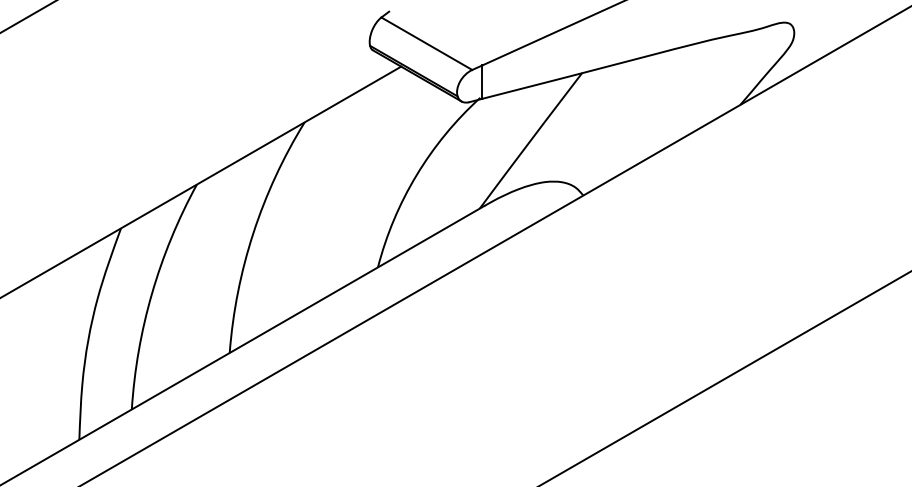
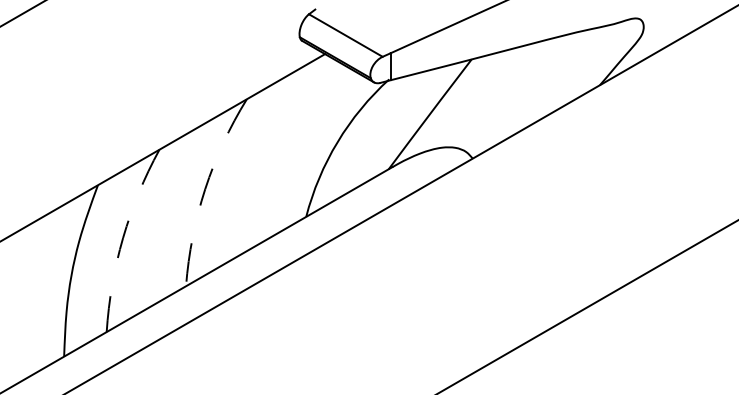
arc: (253, 233) -> (205, 189), solid -> dashed
arc: (152, 294) -> (123, 238), solid -> dashed

